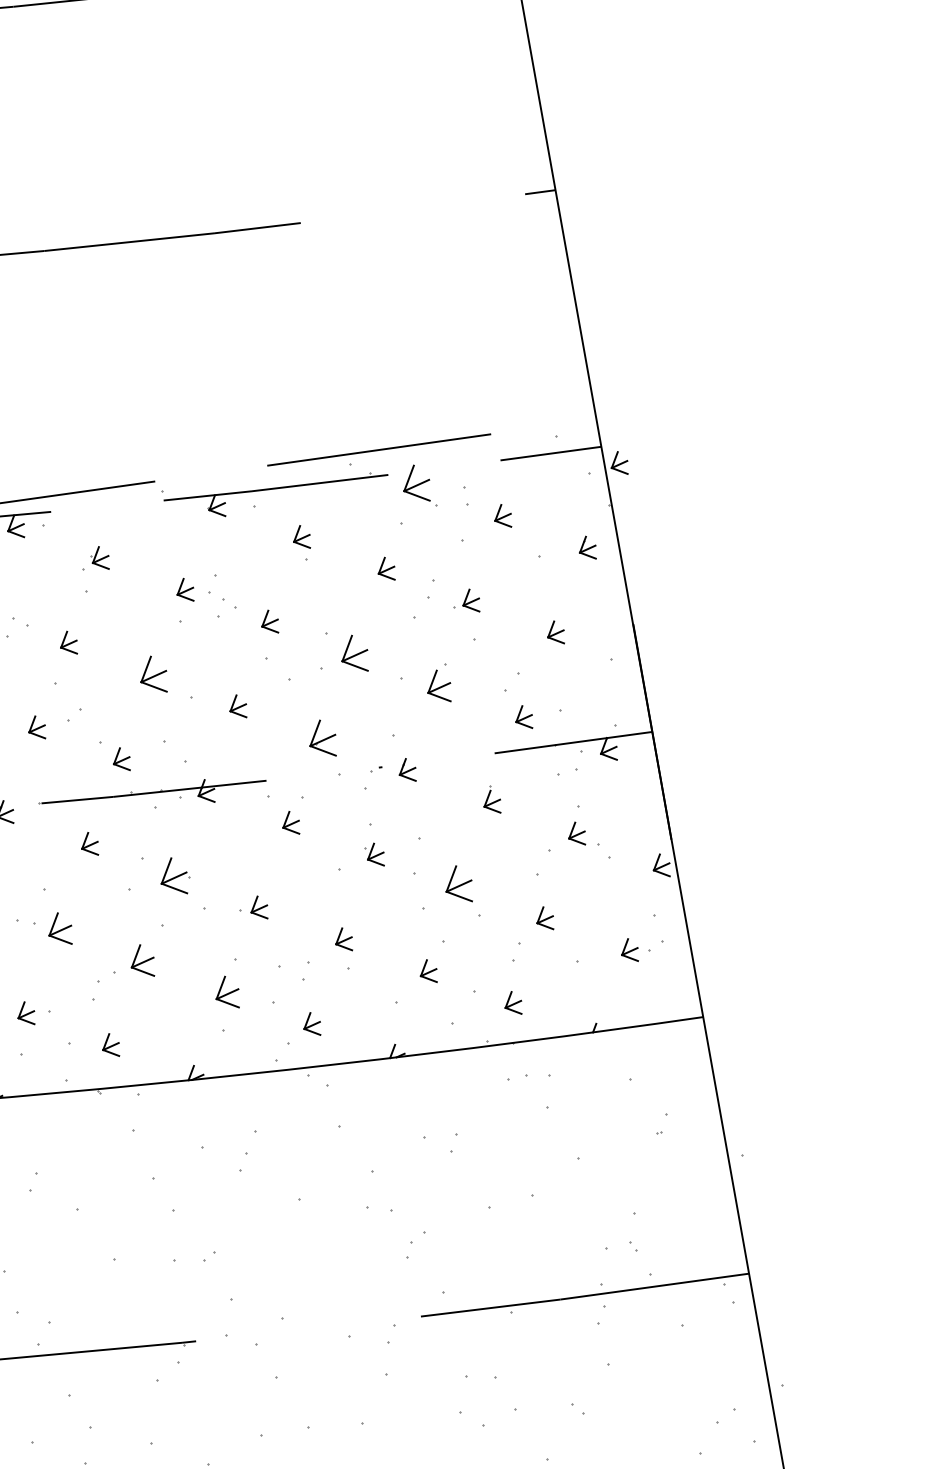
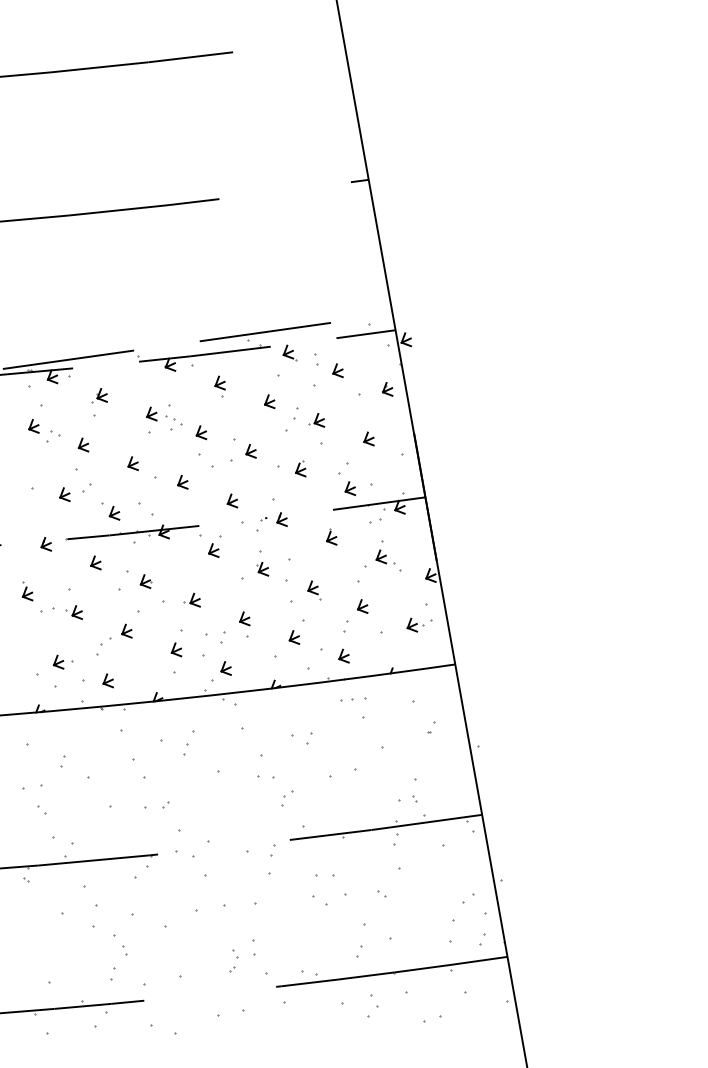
part: (420, 484) -> (289, 352), size x0.62
part: (353, 653) -> (250, 451), size x0.62
part: (152, 674) -> (132, 463), size x0.62
part: (439, 682) -> (300, 468), size x0.71
part: (323, 737) -> (232, 500), size x0.62
part: (174, 875) -> (145, 581), size x0.62
part: (463, 890) -> (314, 590), size x0.62
part: (51, 928) -> (73, 612), size x0.71
part: (142, 959) -> (126, 630), size x0.71
part: (227, 991) -> (176, 649), size x0.71

